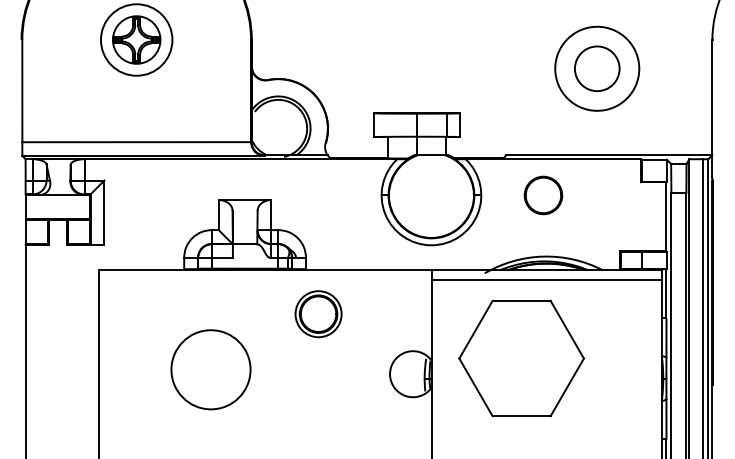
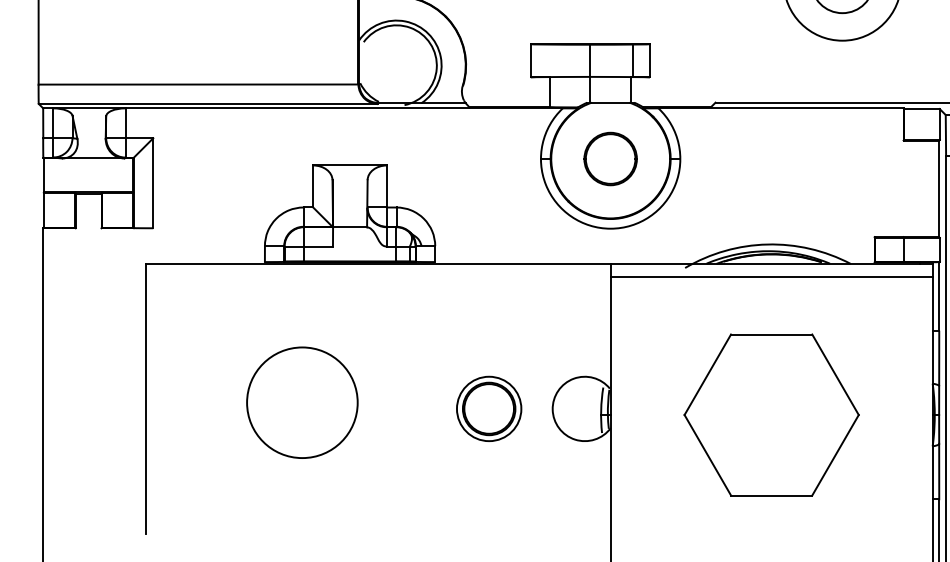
part: (543, 195) -> (610, 159), moved
part: (318, 314) -> (489, 409), moved
part: (521, 358) -> (771, 414), moved

